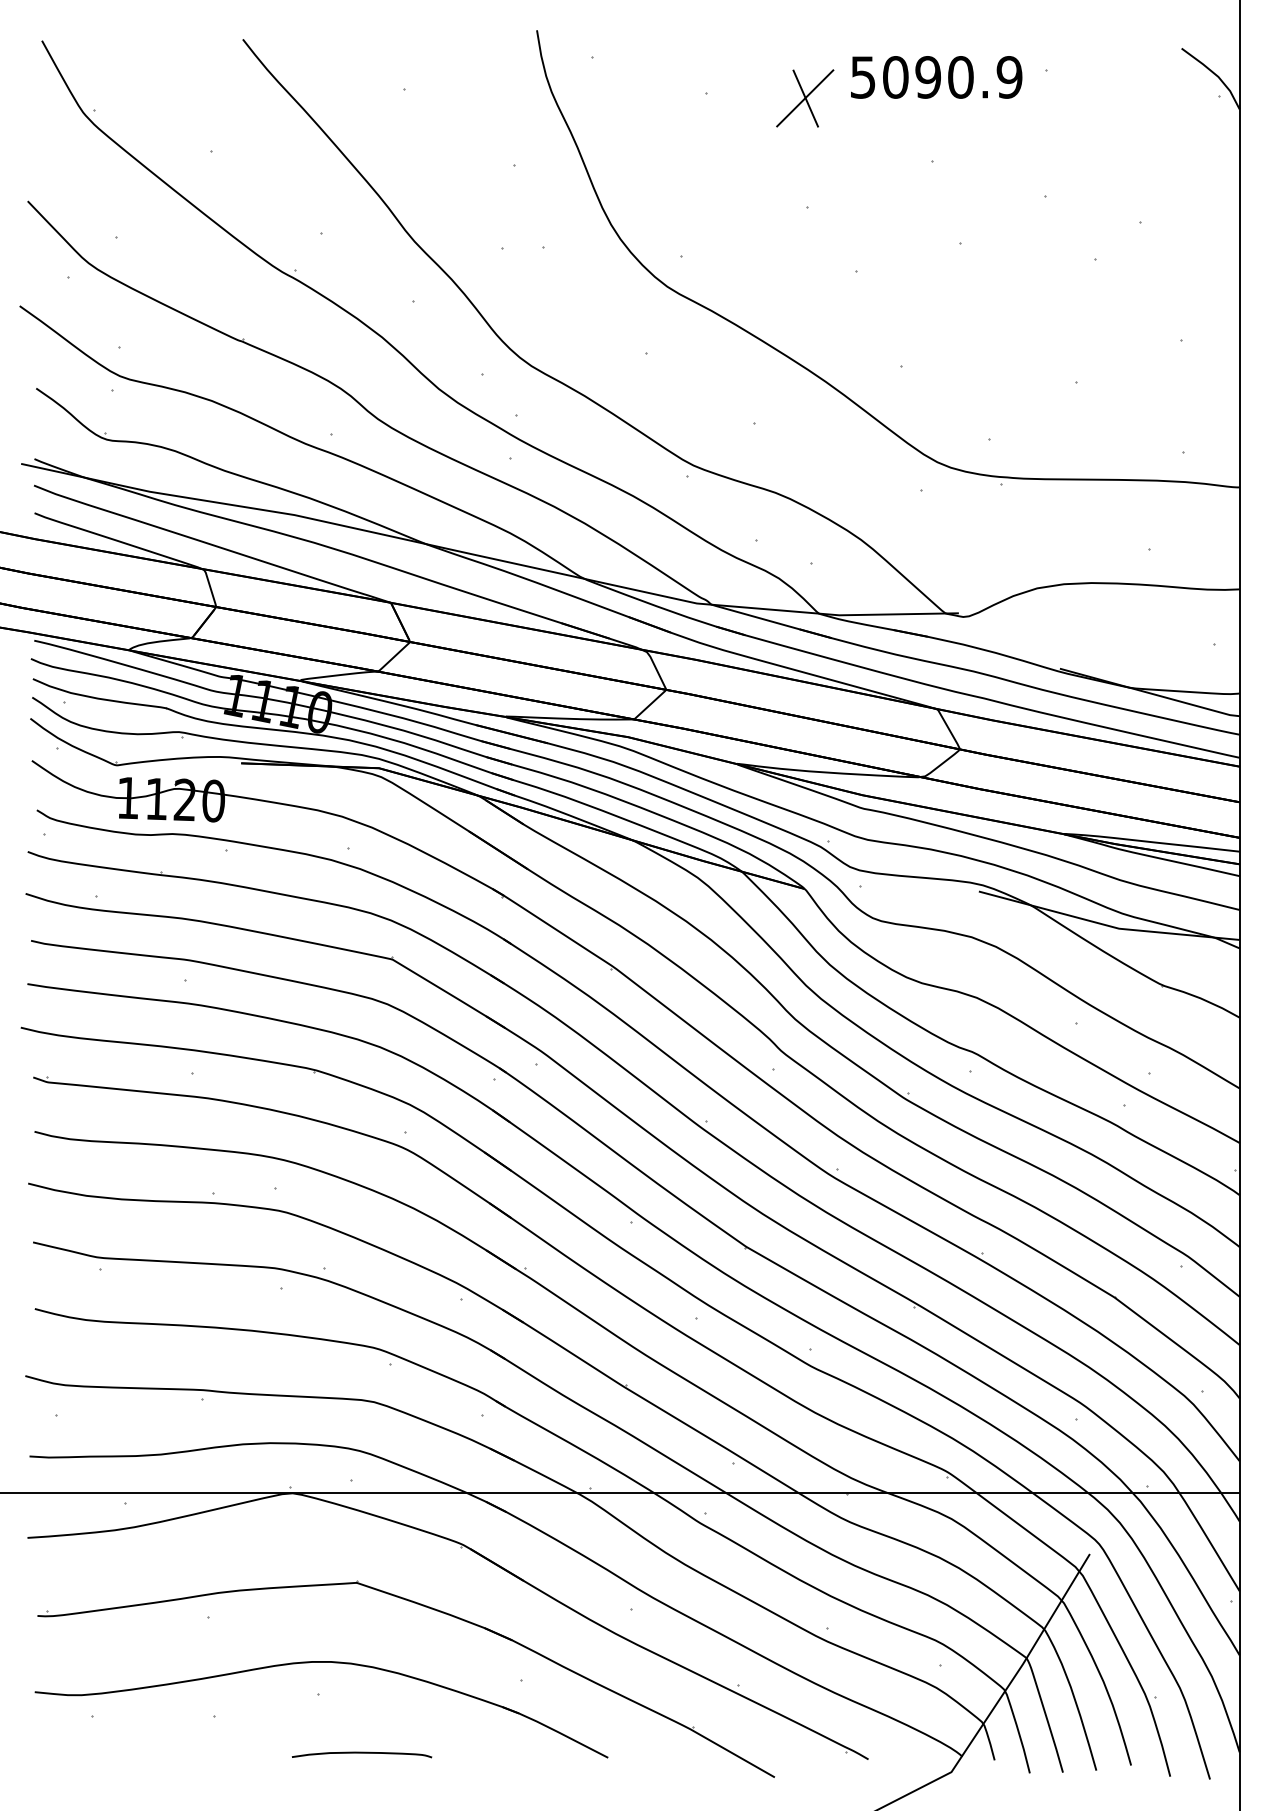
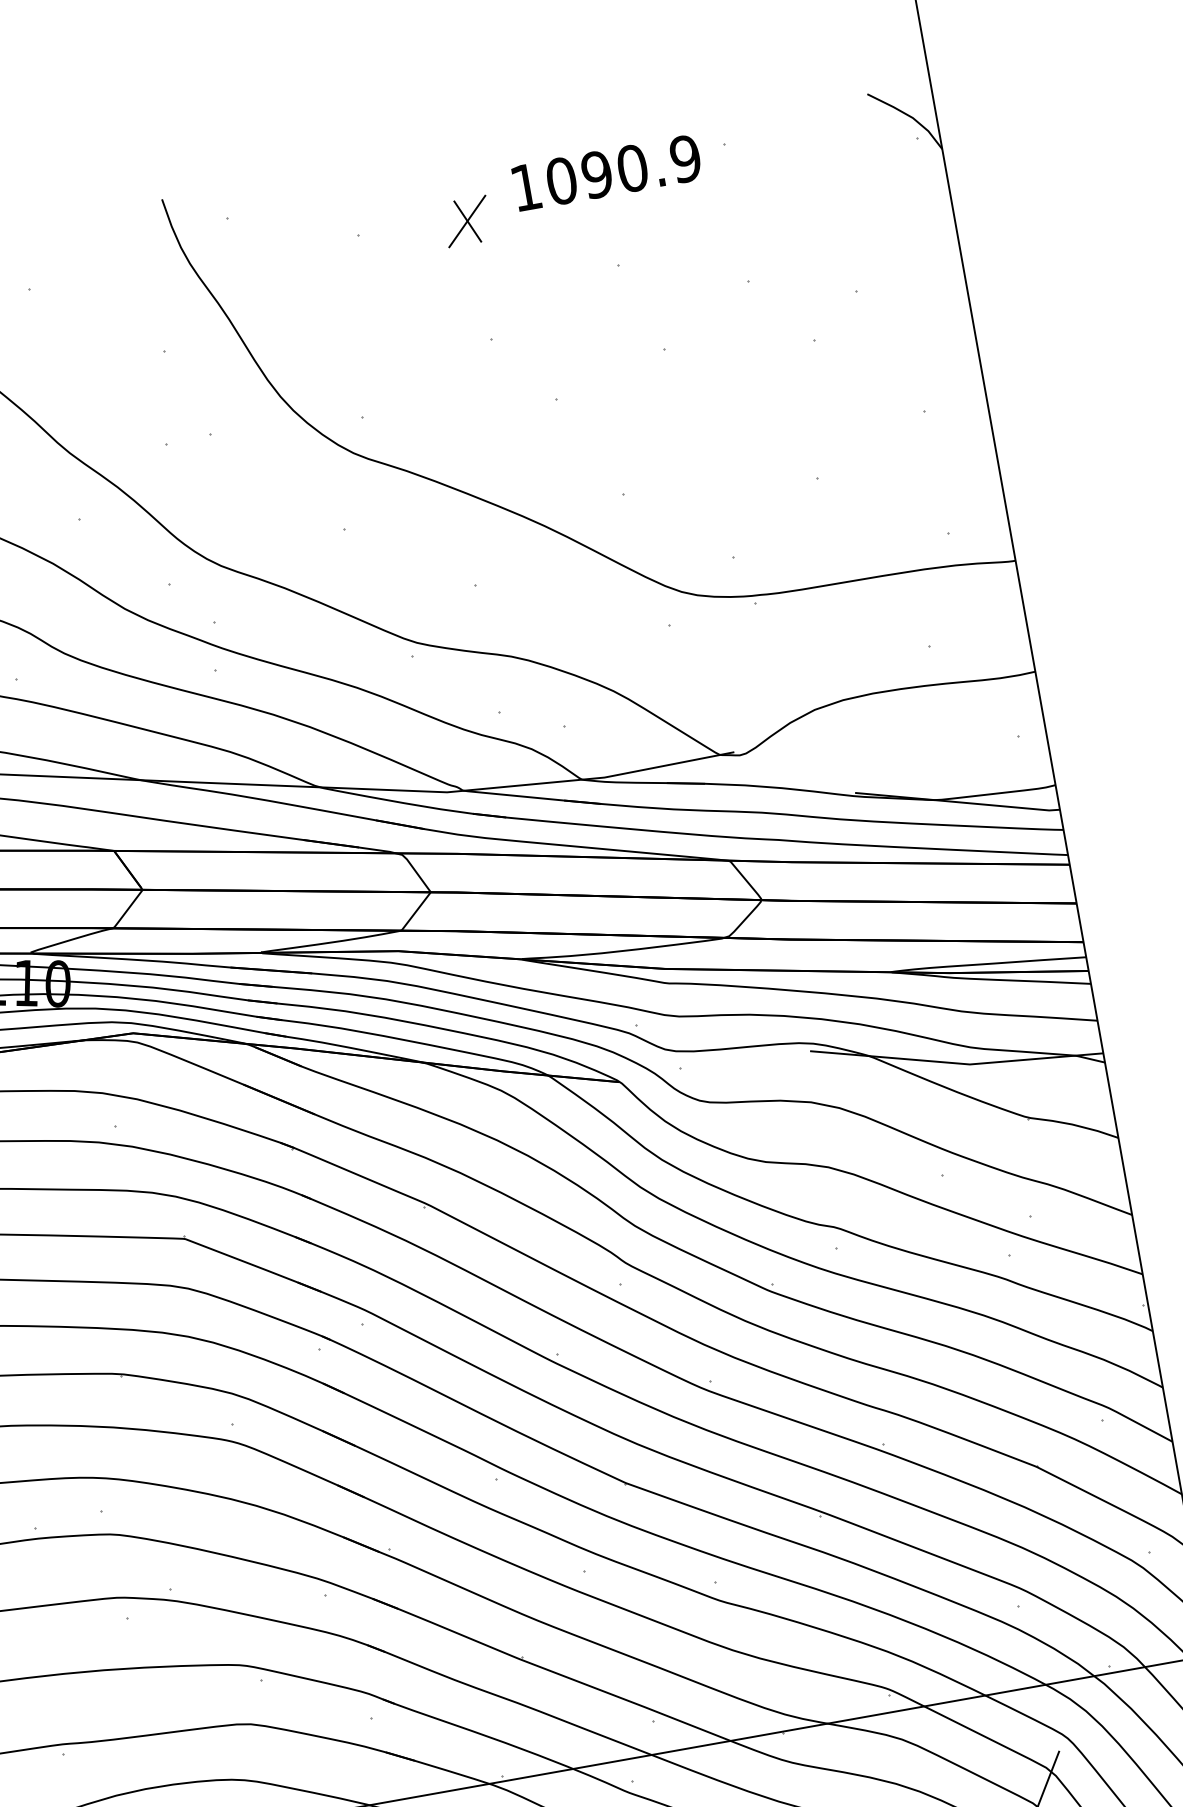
text: (863, 77) -> (526, 187), 5090.9 -> 1090.9
part: (805, 98) -> (467, 221), size x0.71

